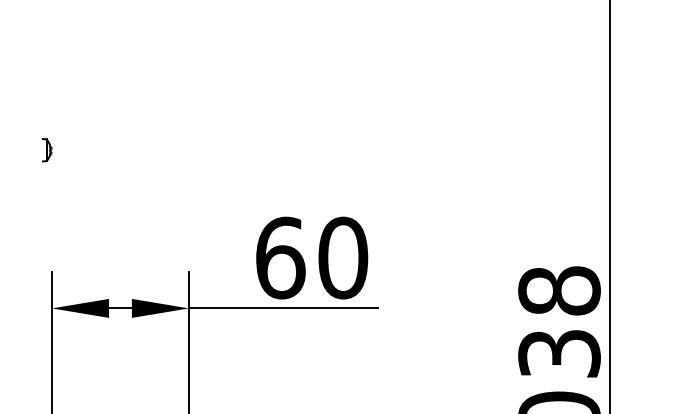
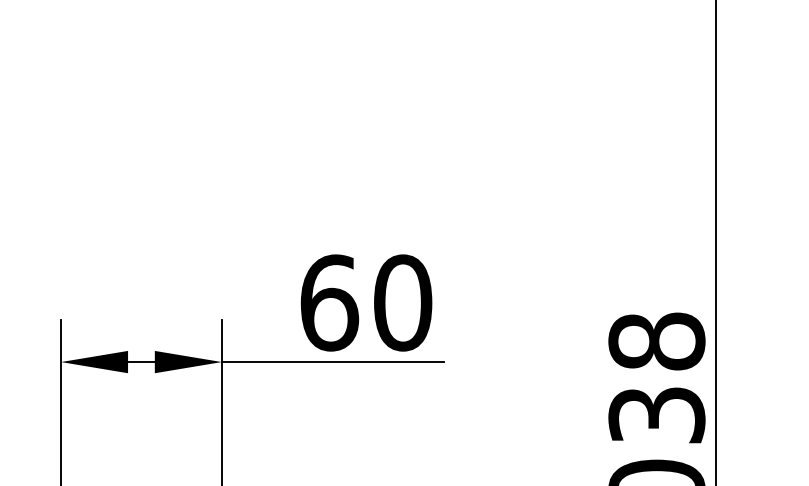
part: (47, 150) -> (55, 176), removed

